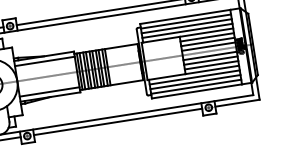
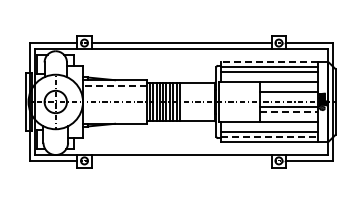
line: (184, 17) -> (268, 62), solid -> dashed
line: (186, 31) -> (268, 77), removed
line: (206, 37) -> (288, 87), removed
line: (208, 47) -> (288, 97), removed
line: (210, 60) -> (288, 111), solid -> dashed
line: (44, 61) -> (114, 85), solid -> dashed
line: (211, 64) -> (288, 116), removed
line: (194, 77) -> (268, 126), removed
line: (196, 86) -> (269, 136), solid -> dashed
line: (50, 92) -> (115, 118), removed
line: (117, 121) -> (181, 160), removed

